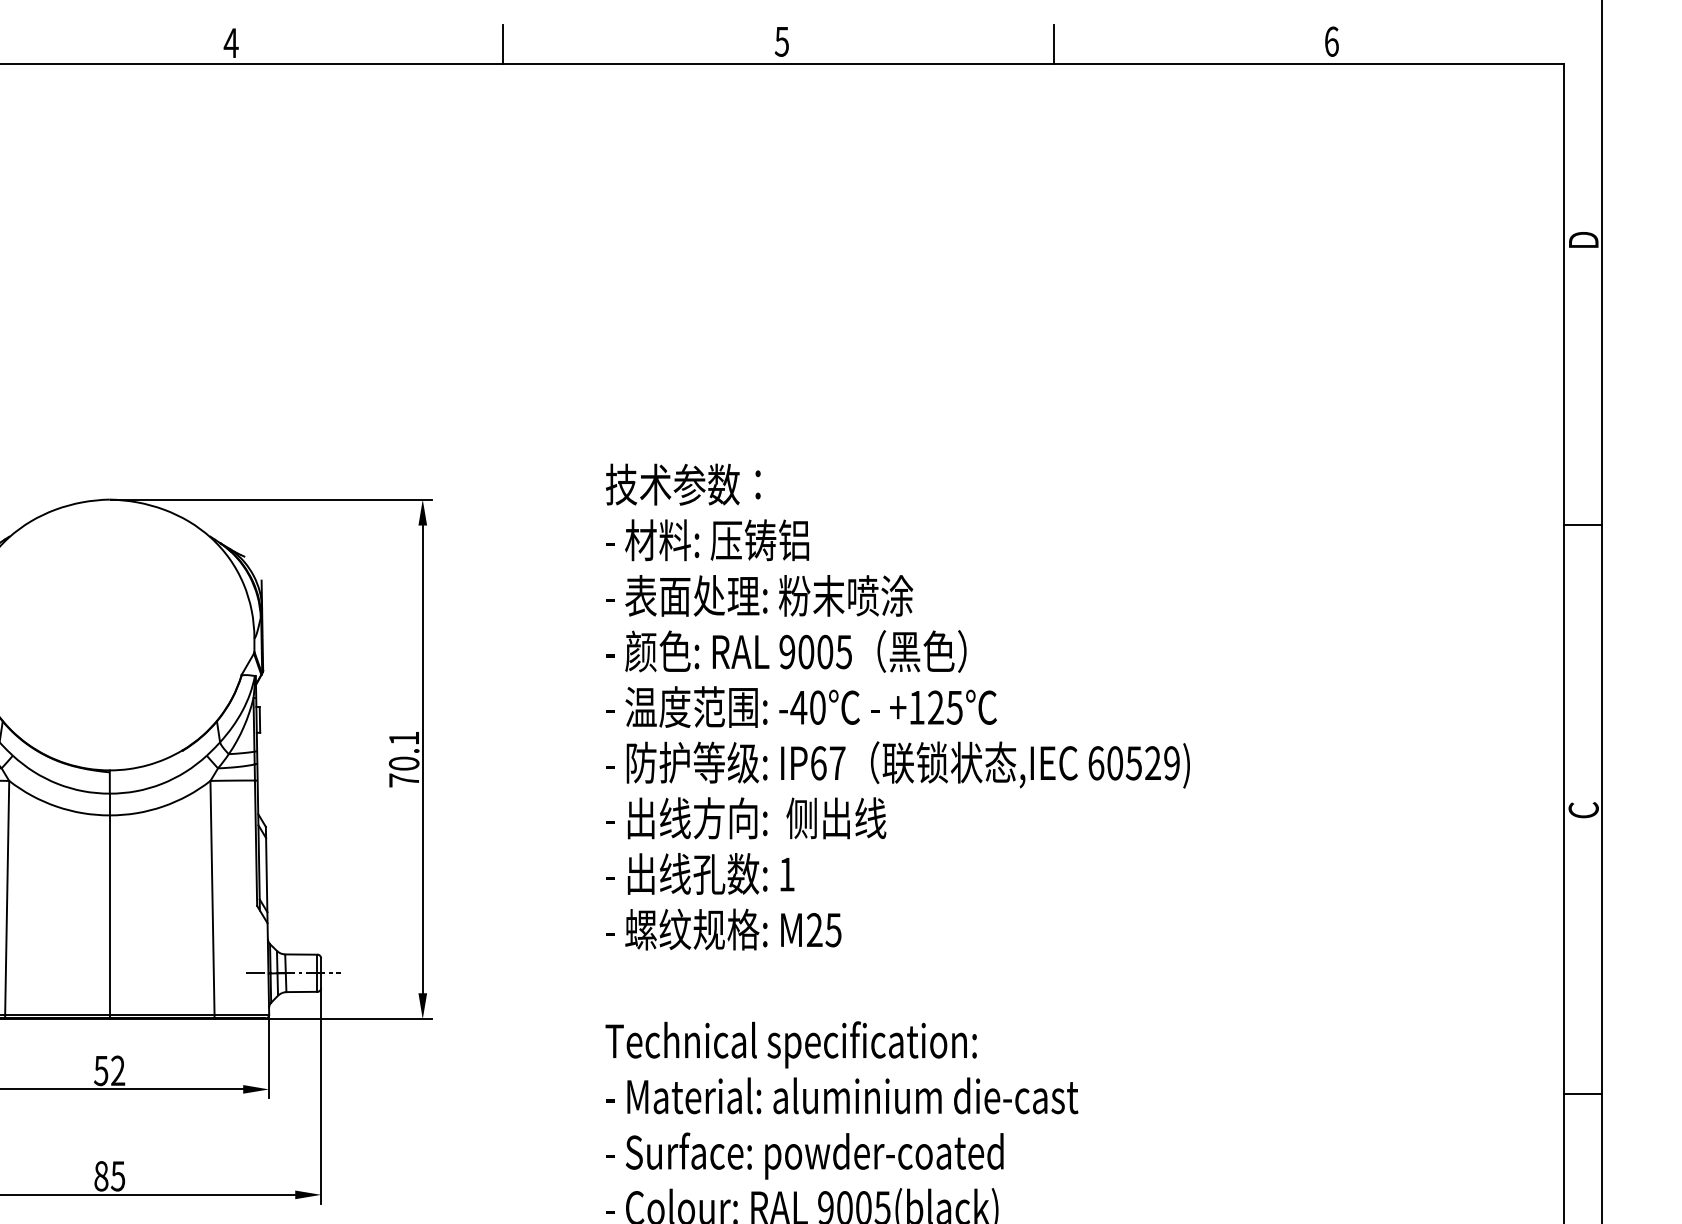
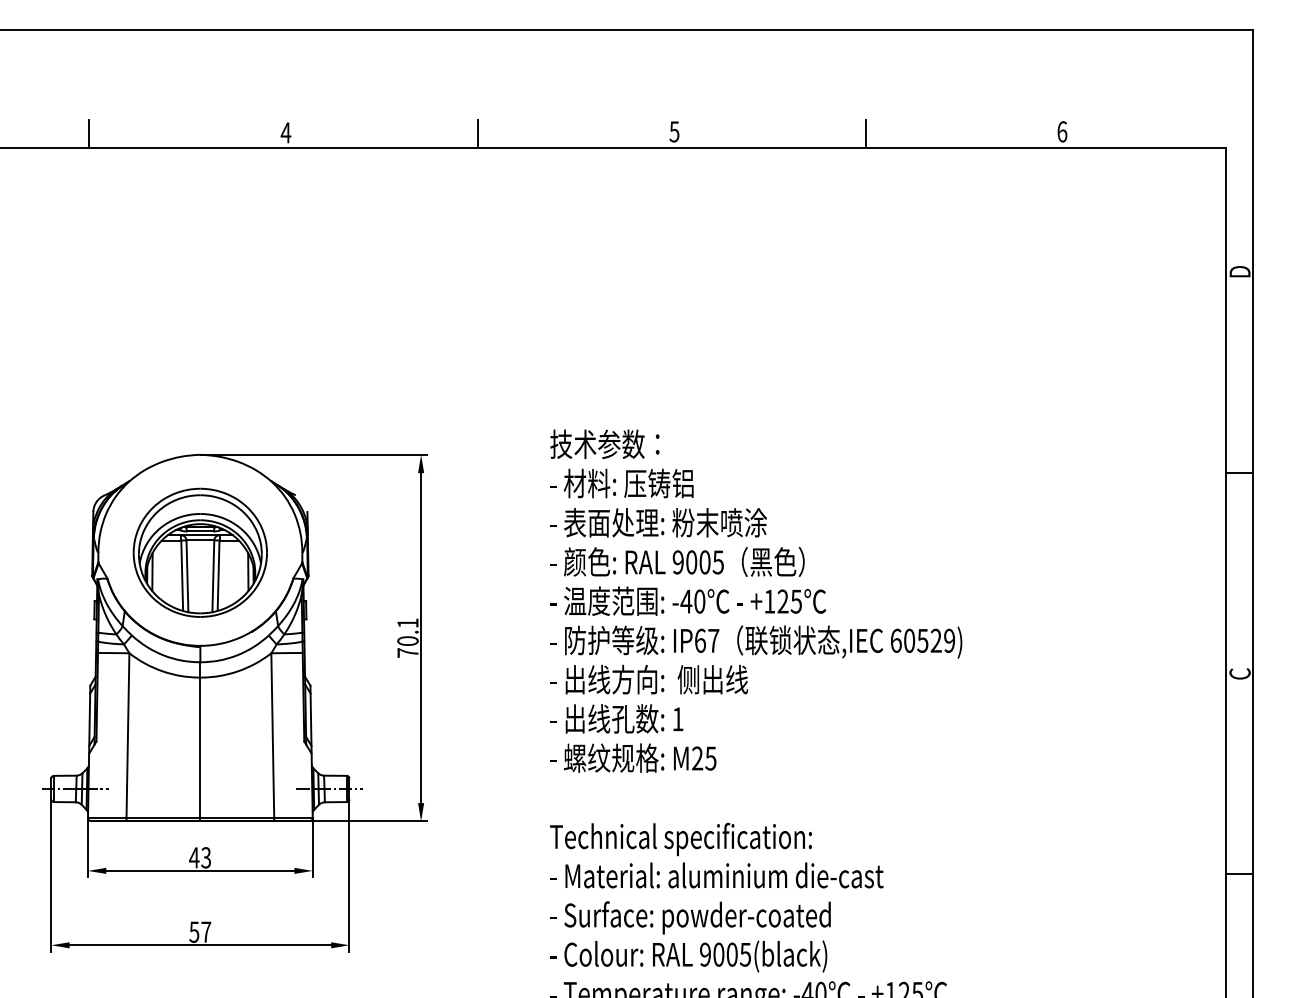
part: (108, 638) -> (199, 552), added
text: (110, 1070) -> (200, 857), 52 -> 43
text: (110, 1175) -> (200, 931), 85 -> 57

